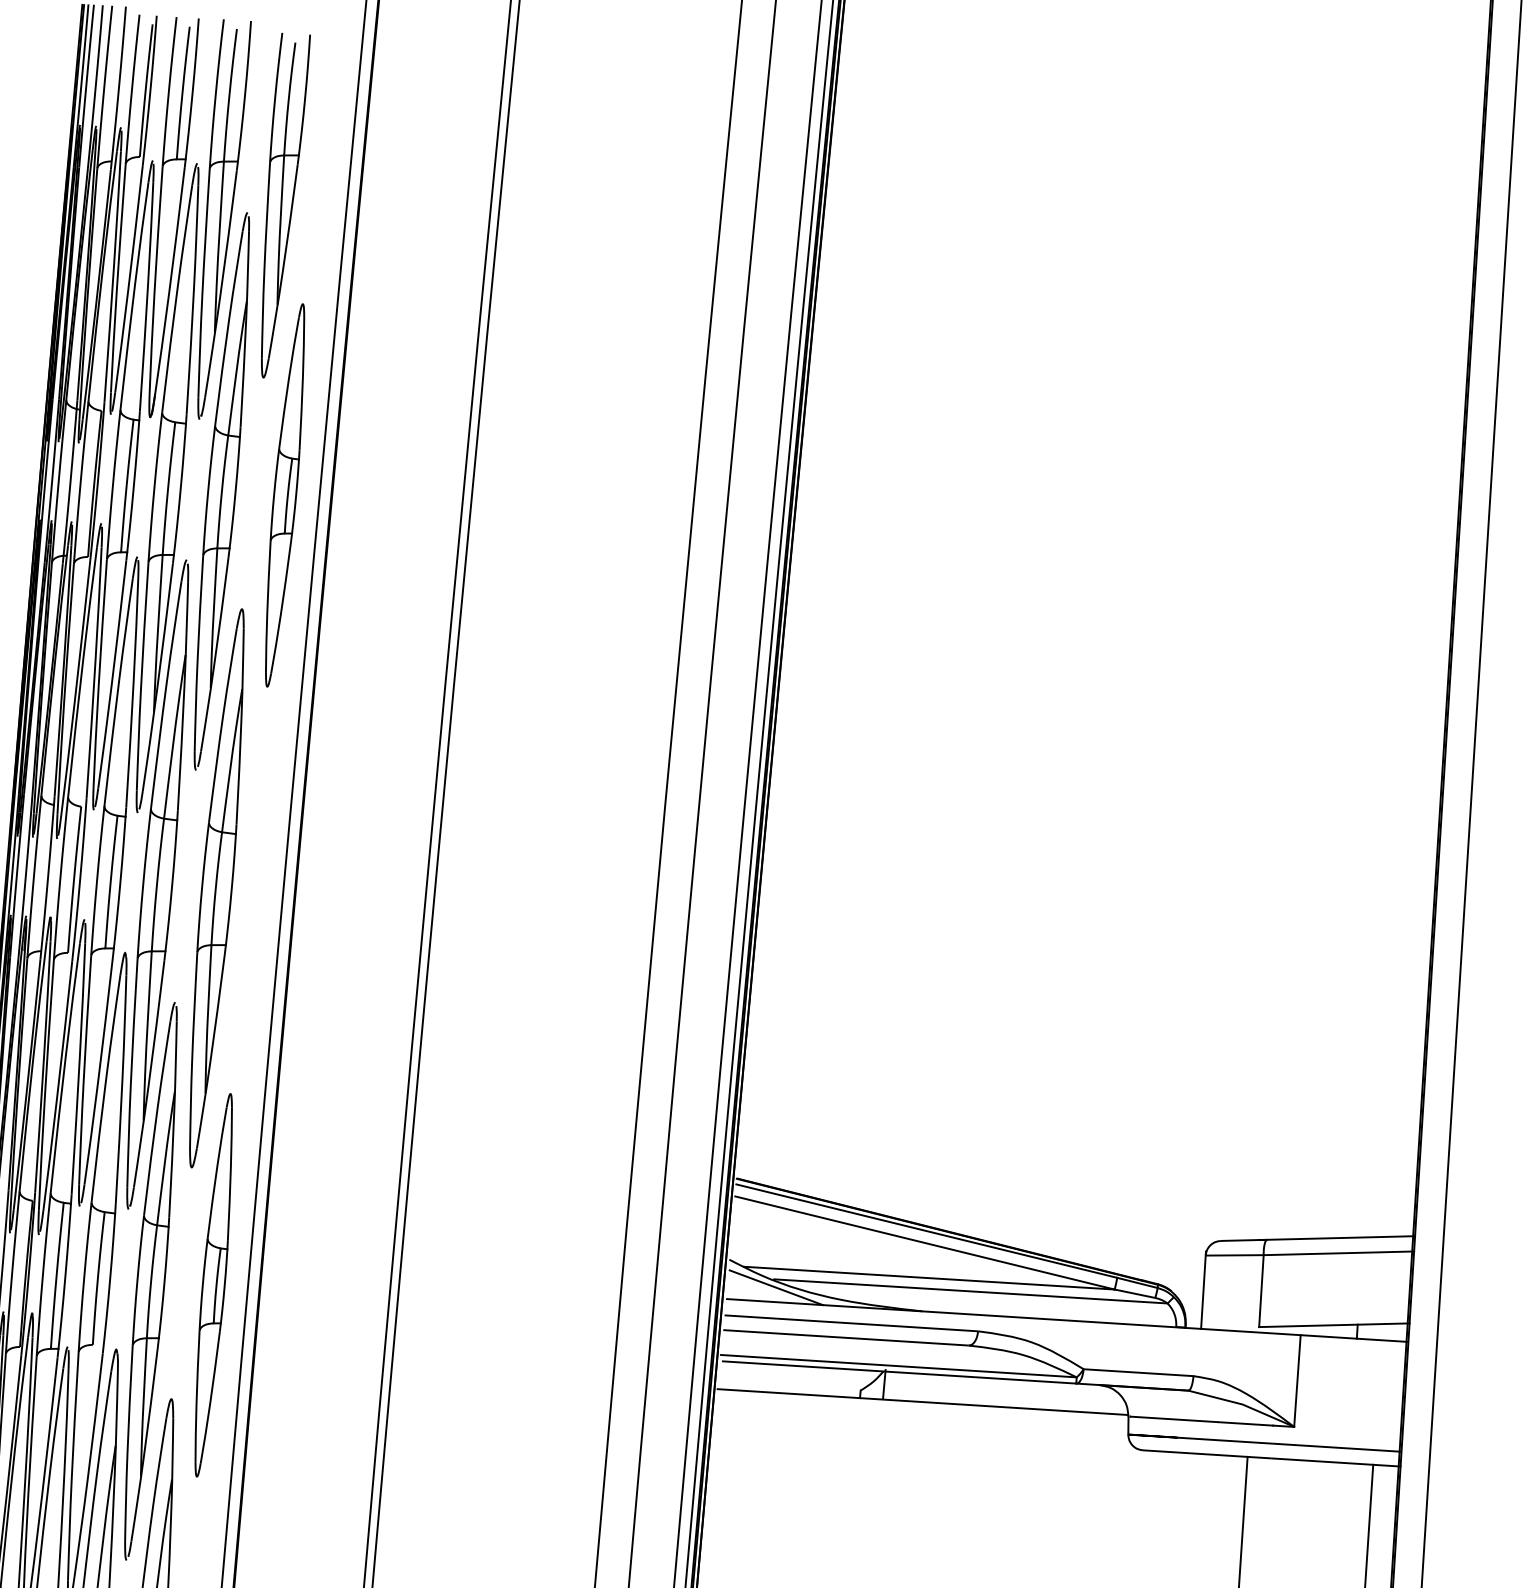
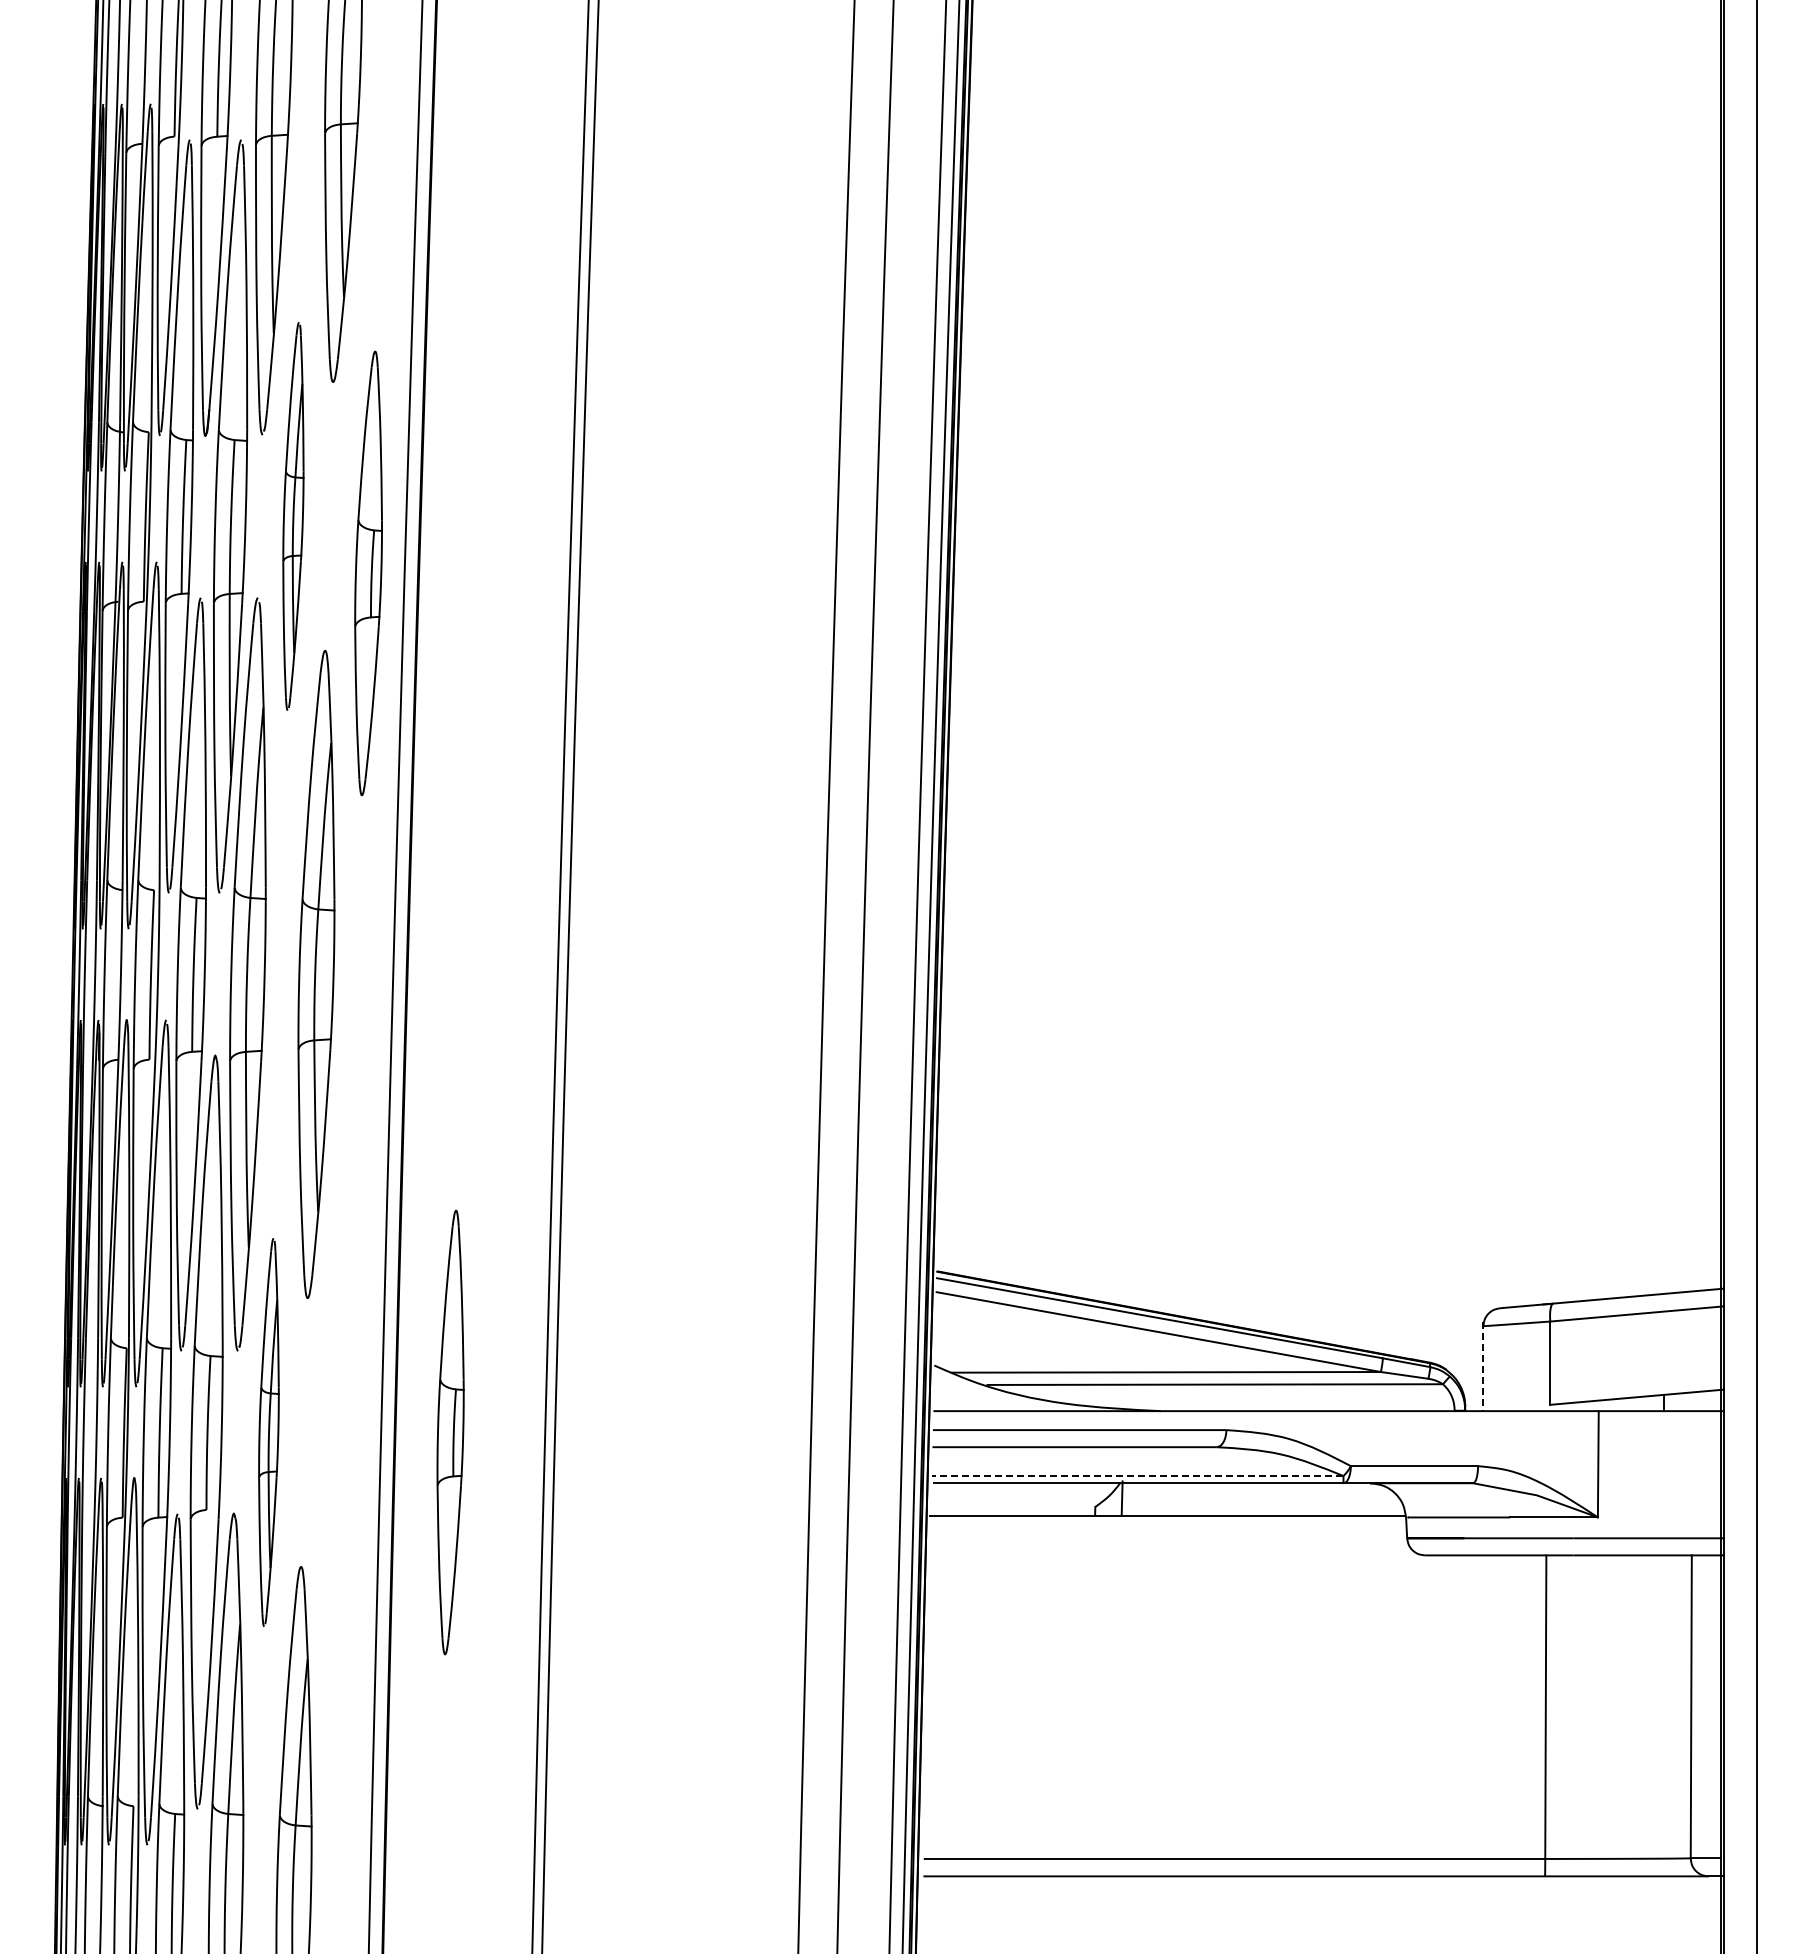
part: (221, 491) -> (293, 516), size x0.6
part: (285, 494) -> (368, 572), moved
part: (150, 1281) -> (268, 1432), size x0.6
part: (213, 1285) -> (450, 1432), moved
line: (776, 1287) -> (990, 1394), removed
line: (1203, 1290) -> (1483, 1366), solid -> dashed
line: (898, 1366) -> (1137, 1476), solid -> dashed

